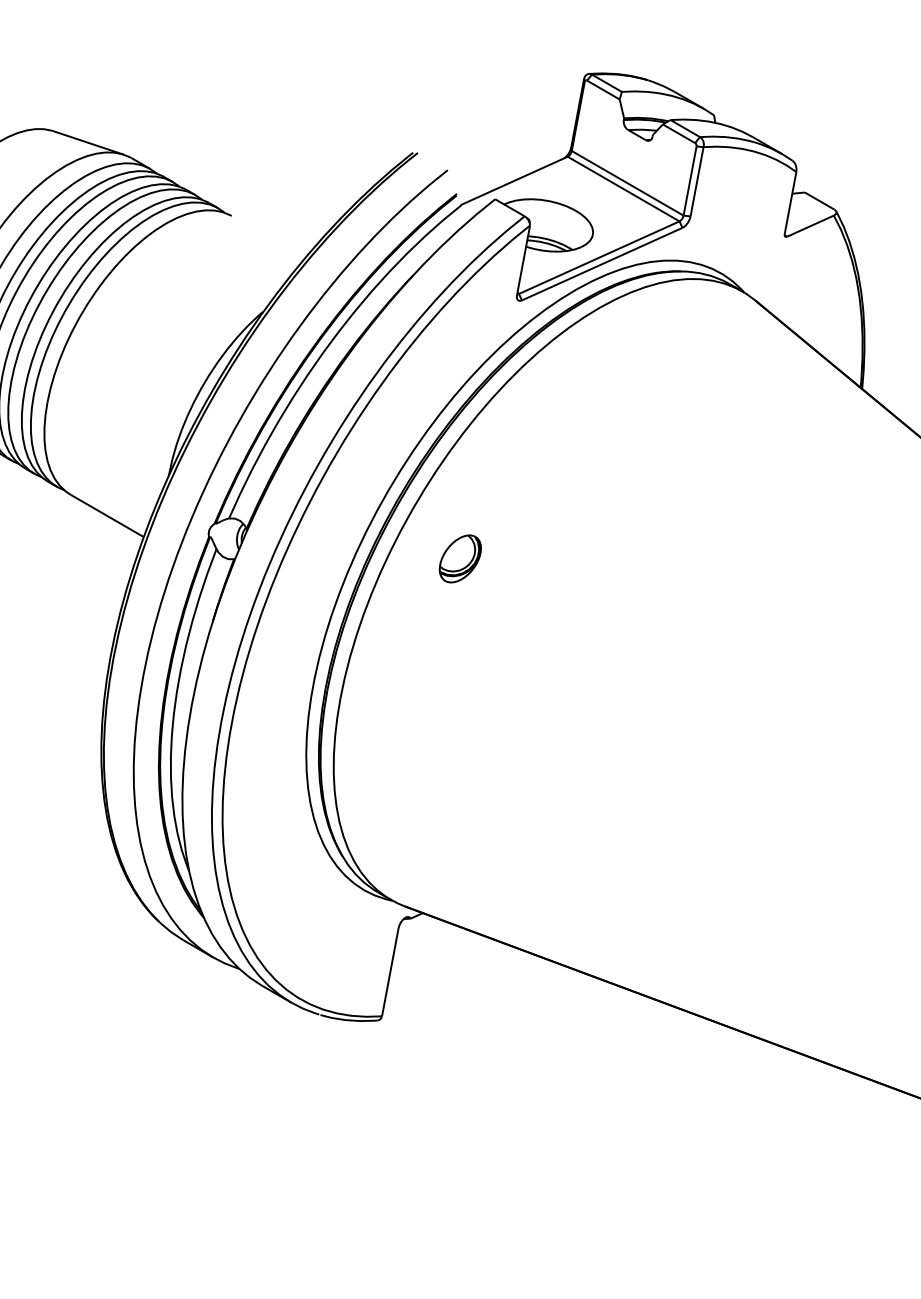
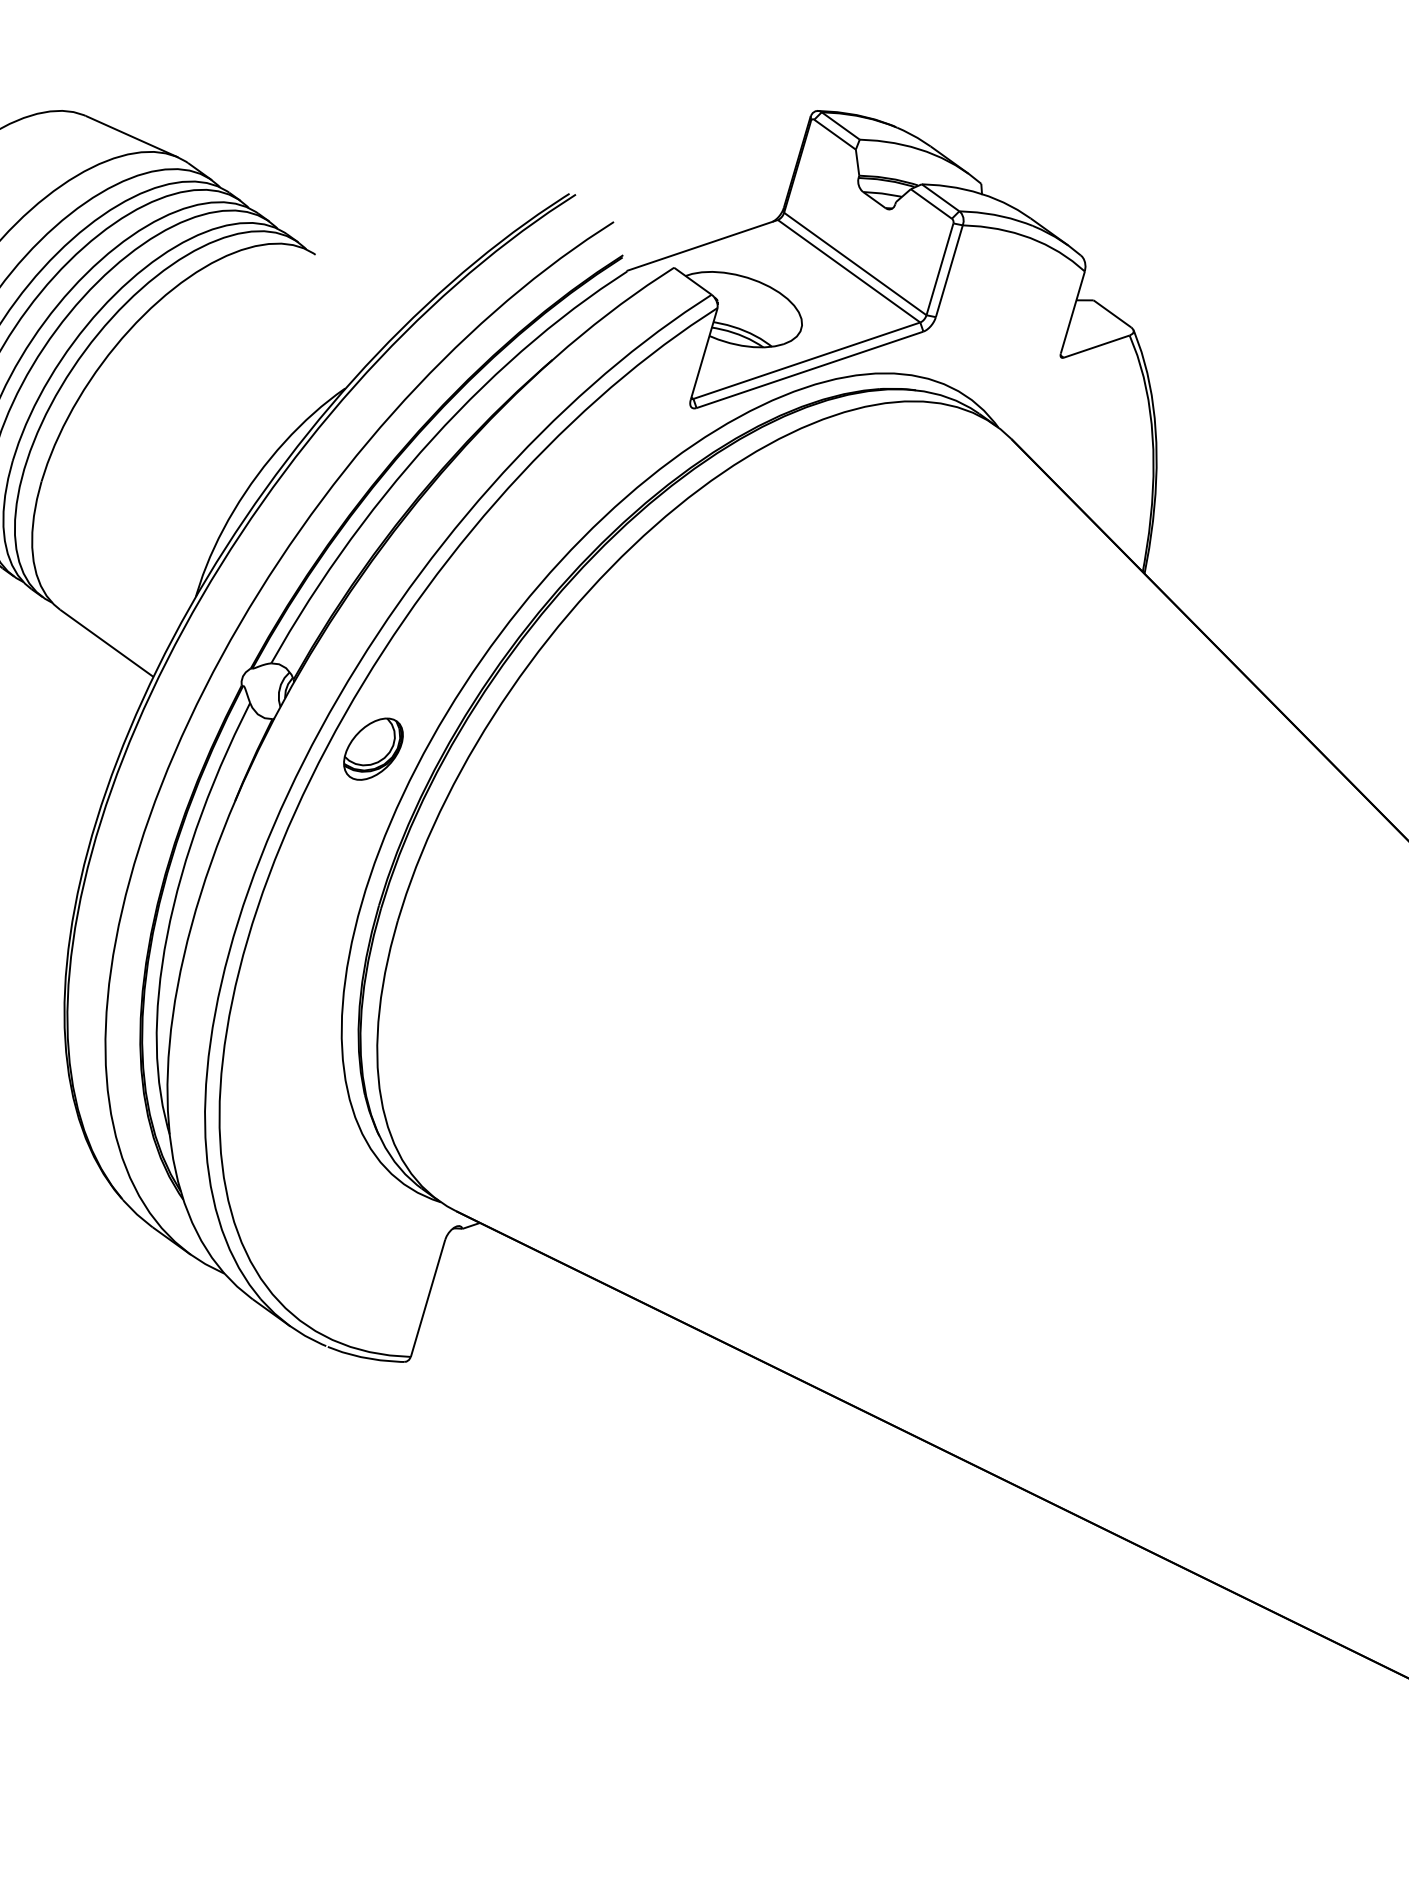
part: (460, 558) -> (373, 748), moved

